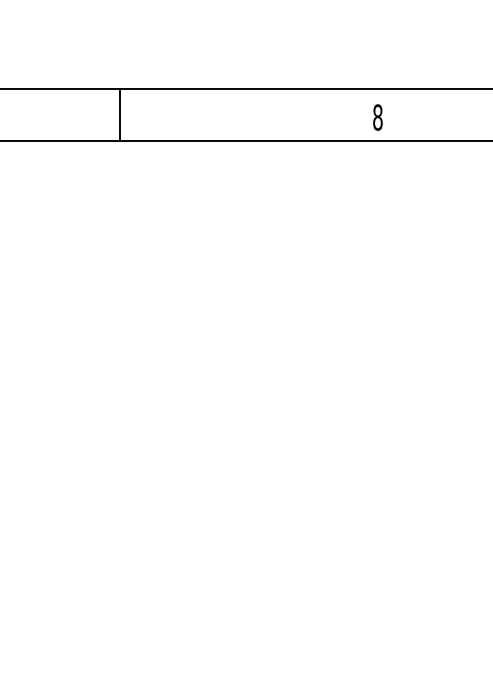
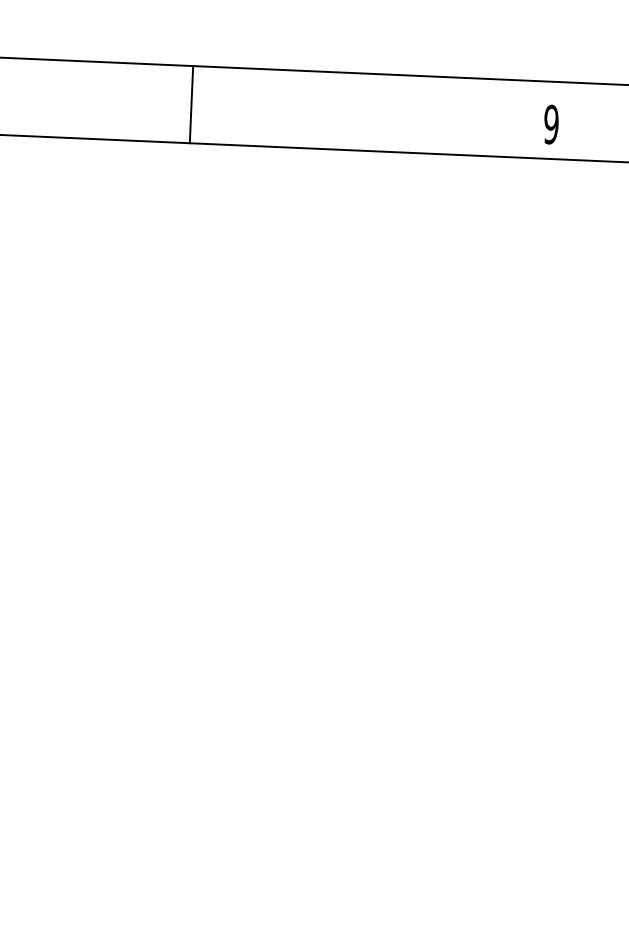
line: (119, 114) -> (191, 104), moved
text: (377, 117) -> (550, 124), 8 -> 9

